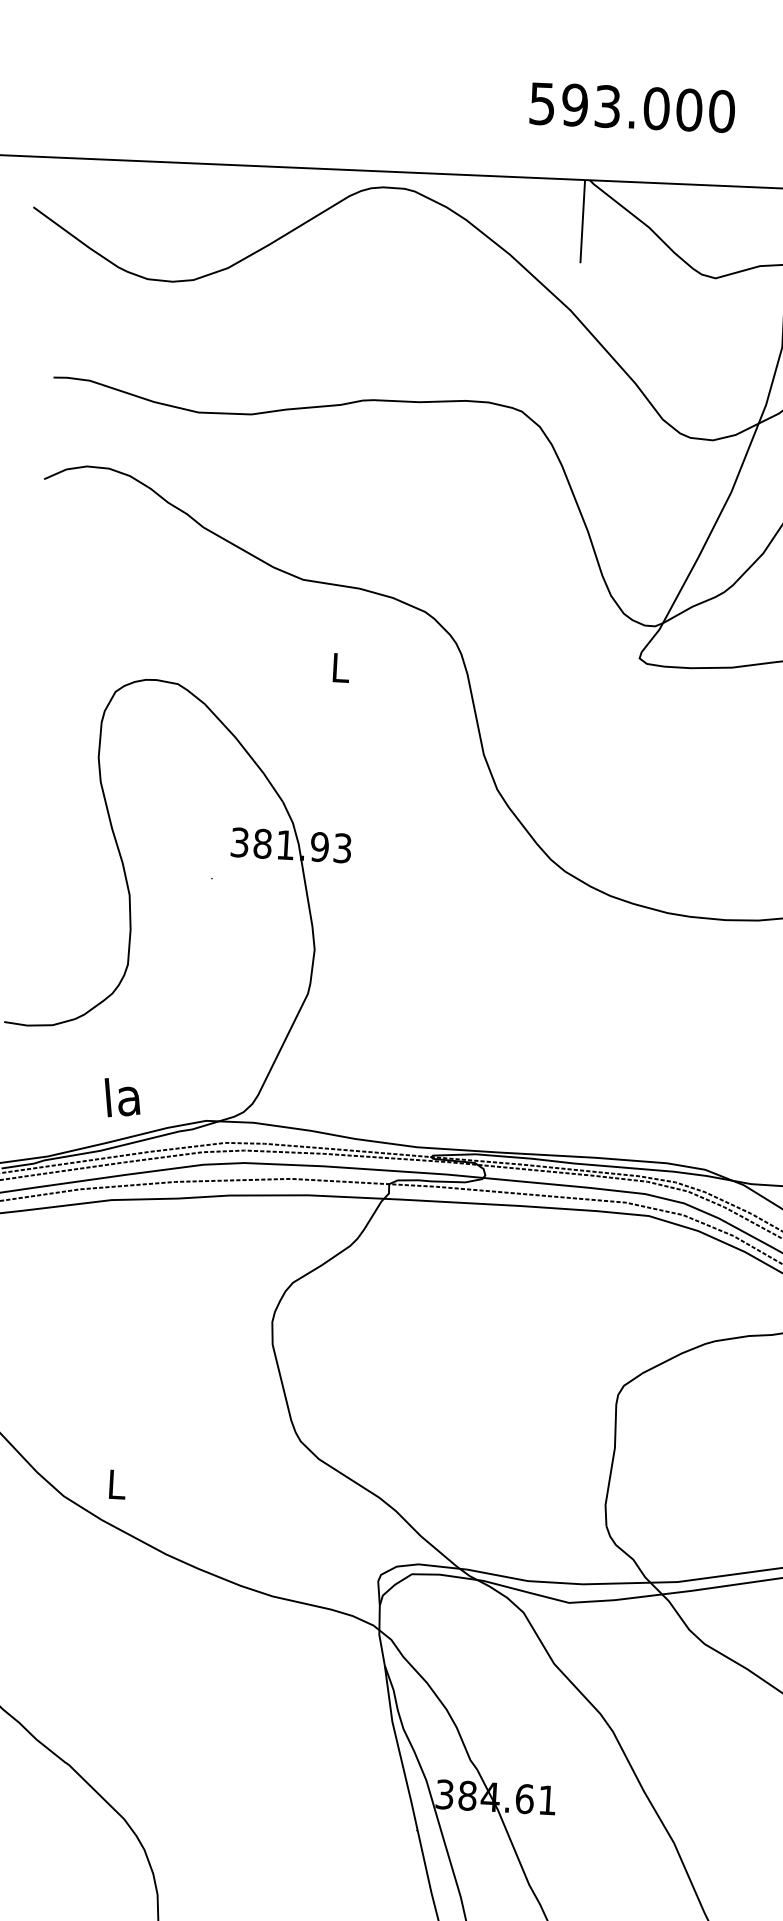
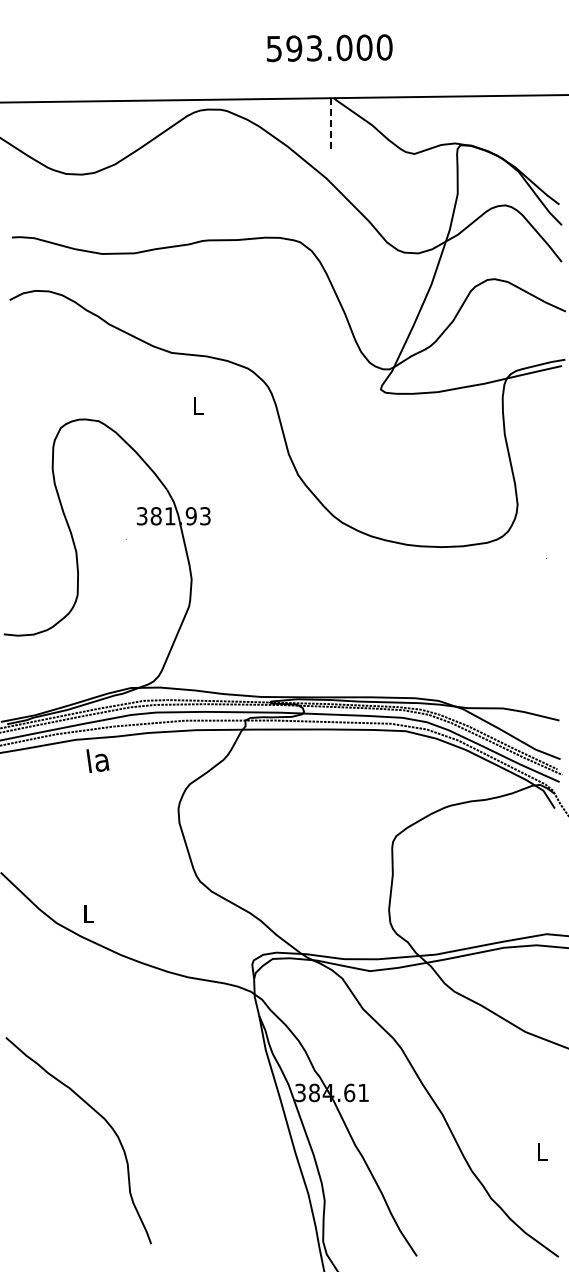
text: (632, 108) -> (329, 48), moved
line: (583, 221) -> (331, 123), solid -> dashed
text: (121, 1097) -> (97, 760), moved

